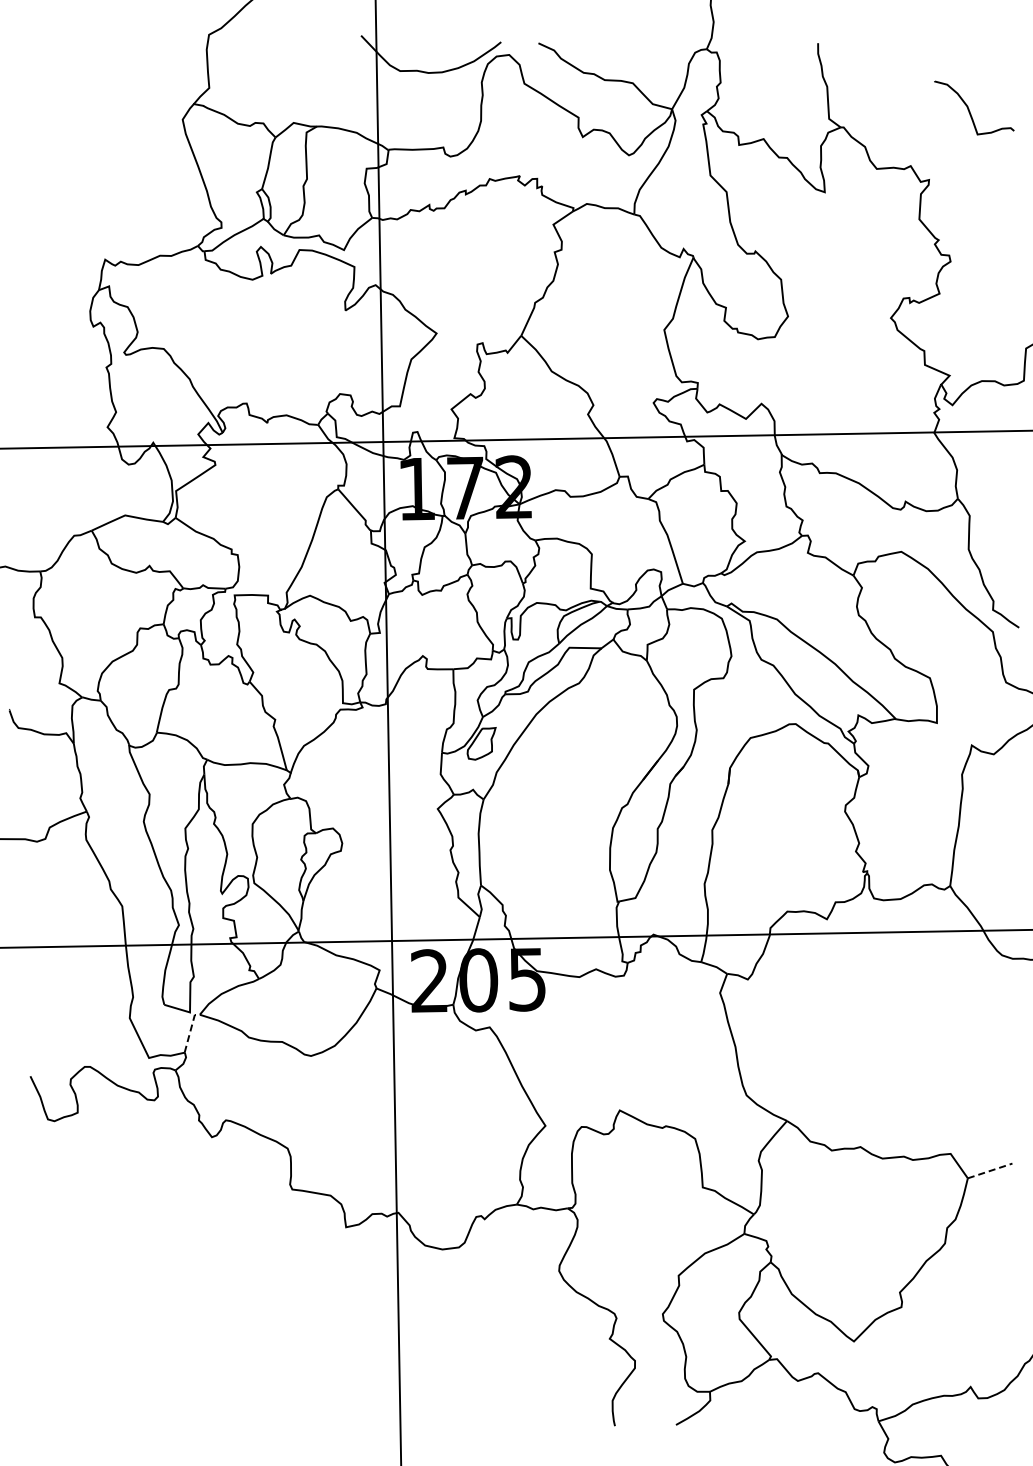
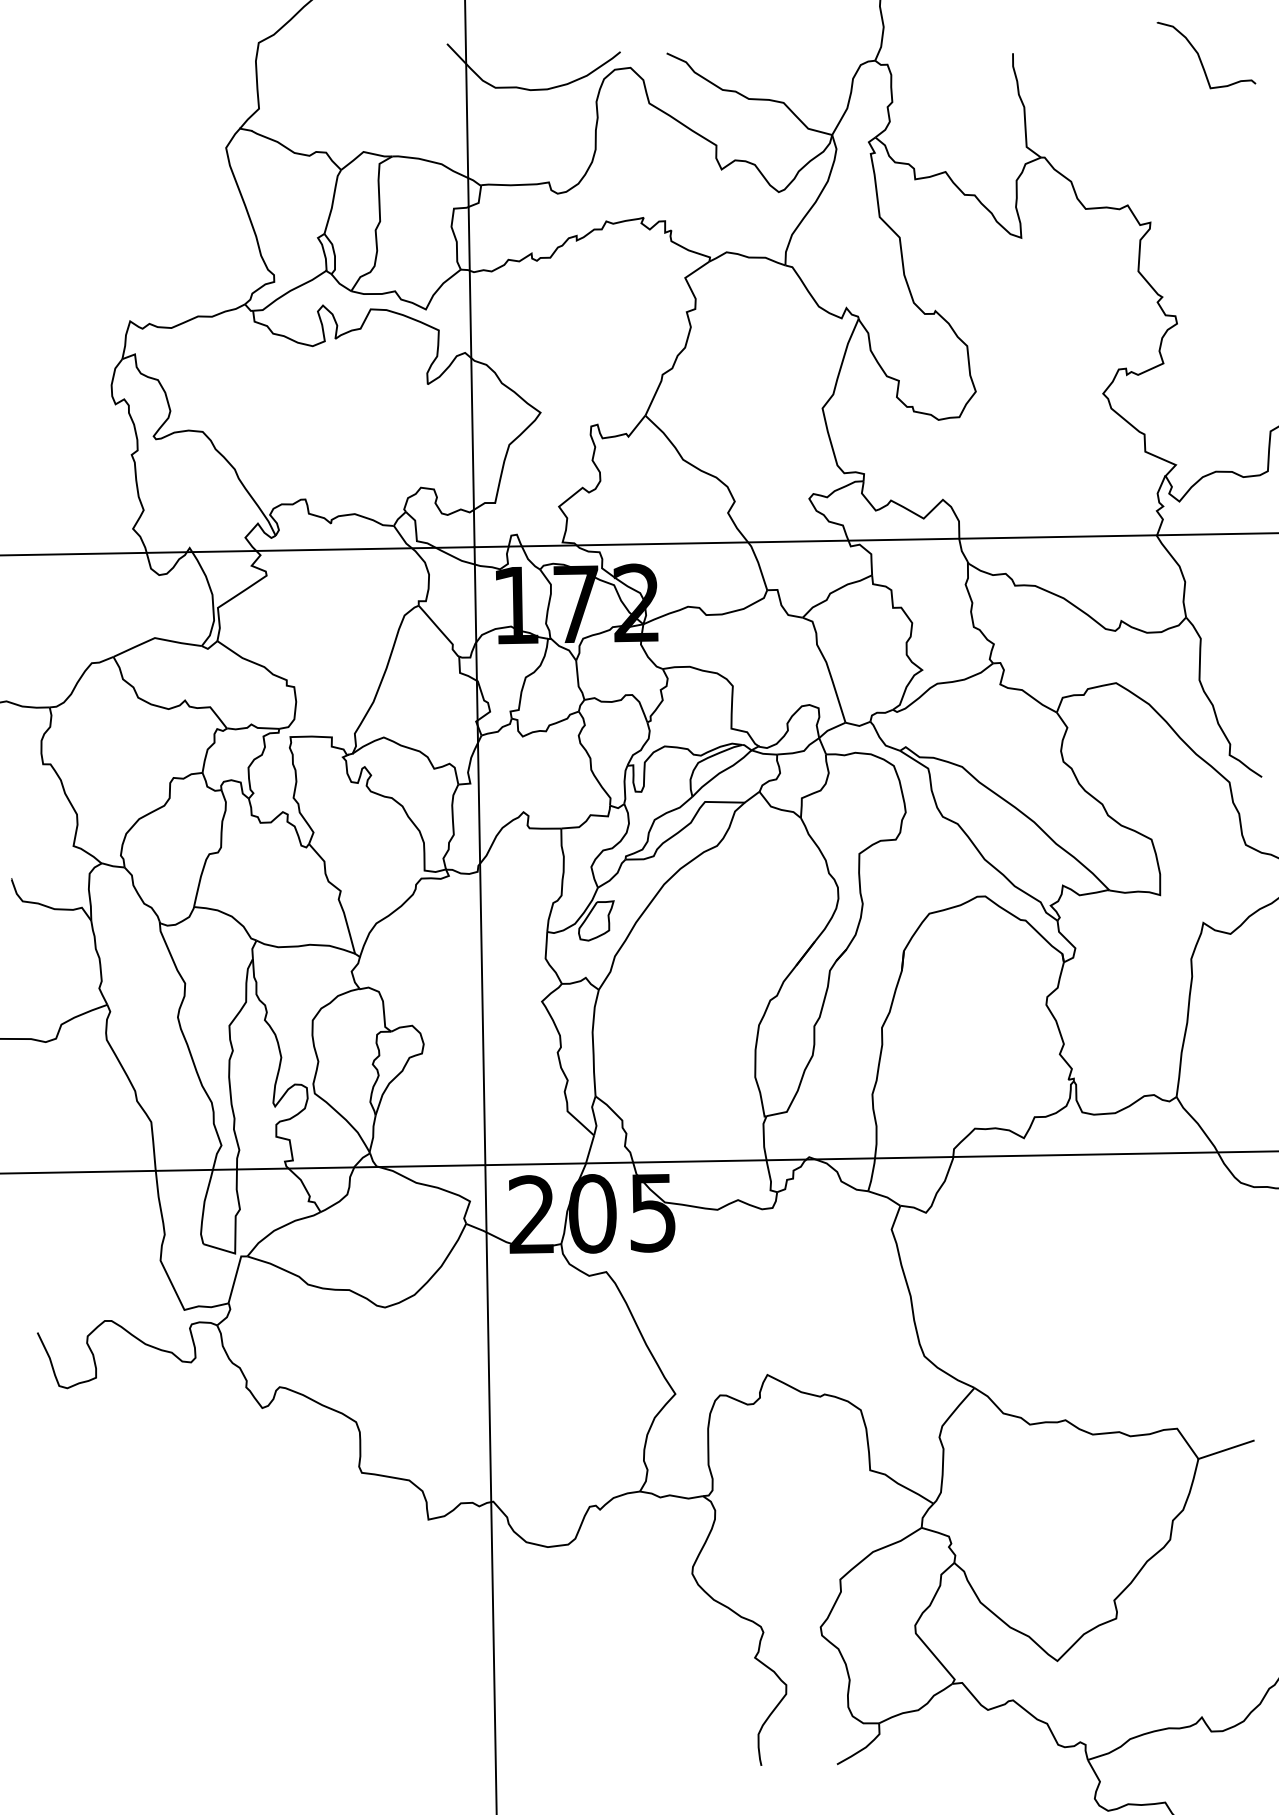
curve: (969, 108) -> (1200, 56), moved
line: (190, 1031) -> (235, 1277), dashed -> solid
line: (990, 1170) -> (1226, 1449), dashed -> solid

